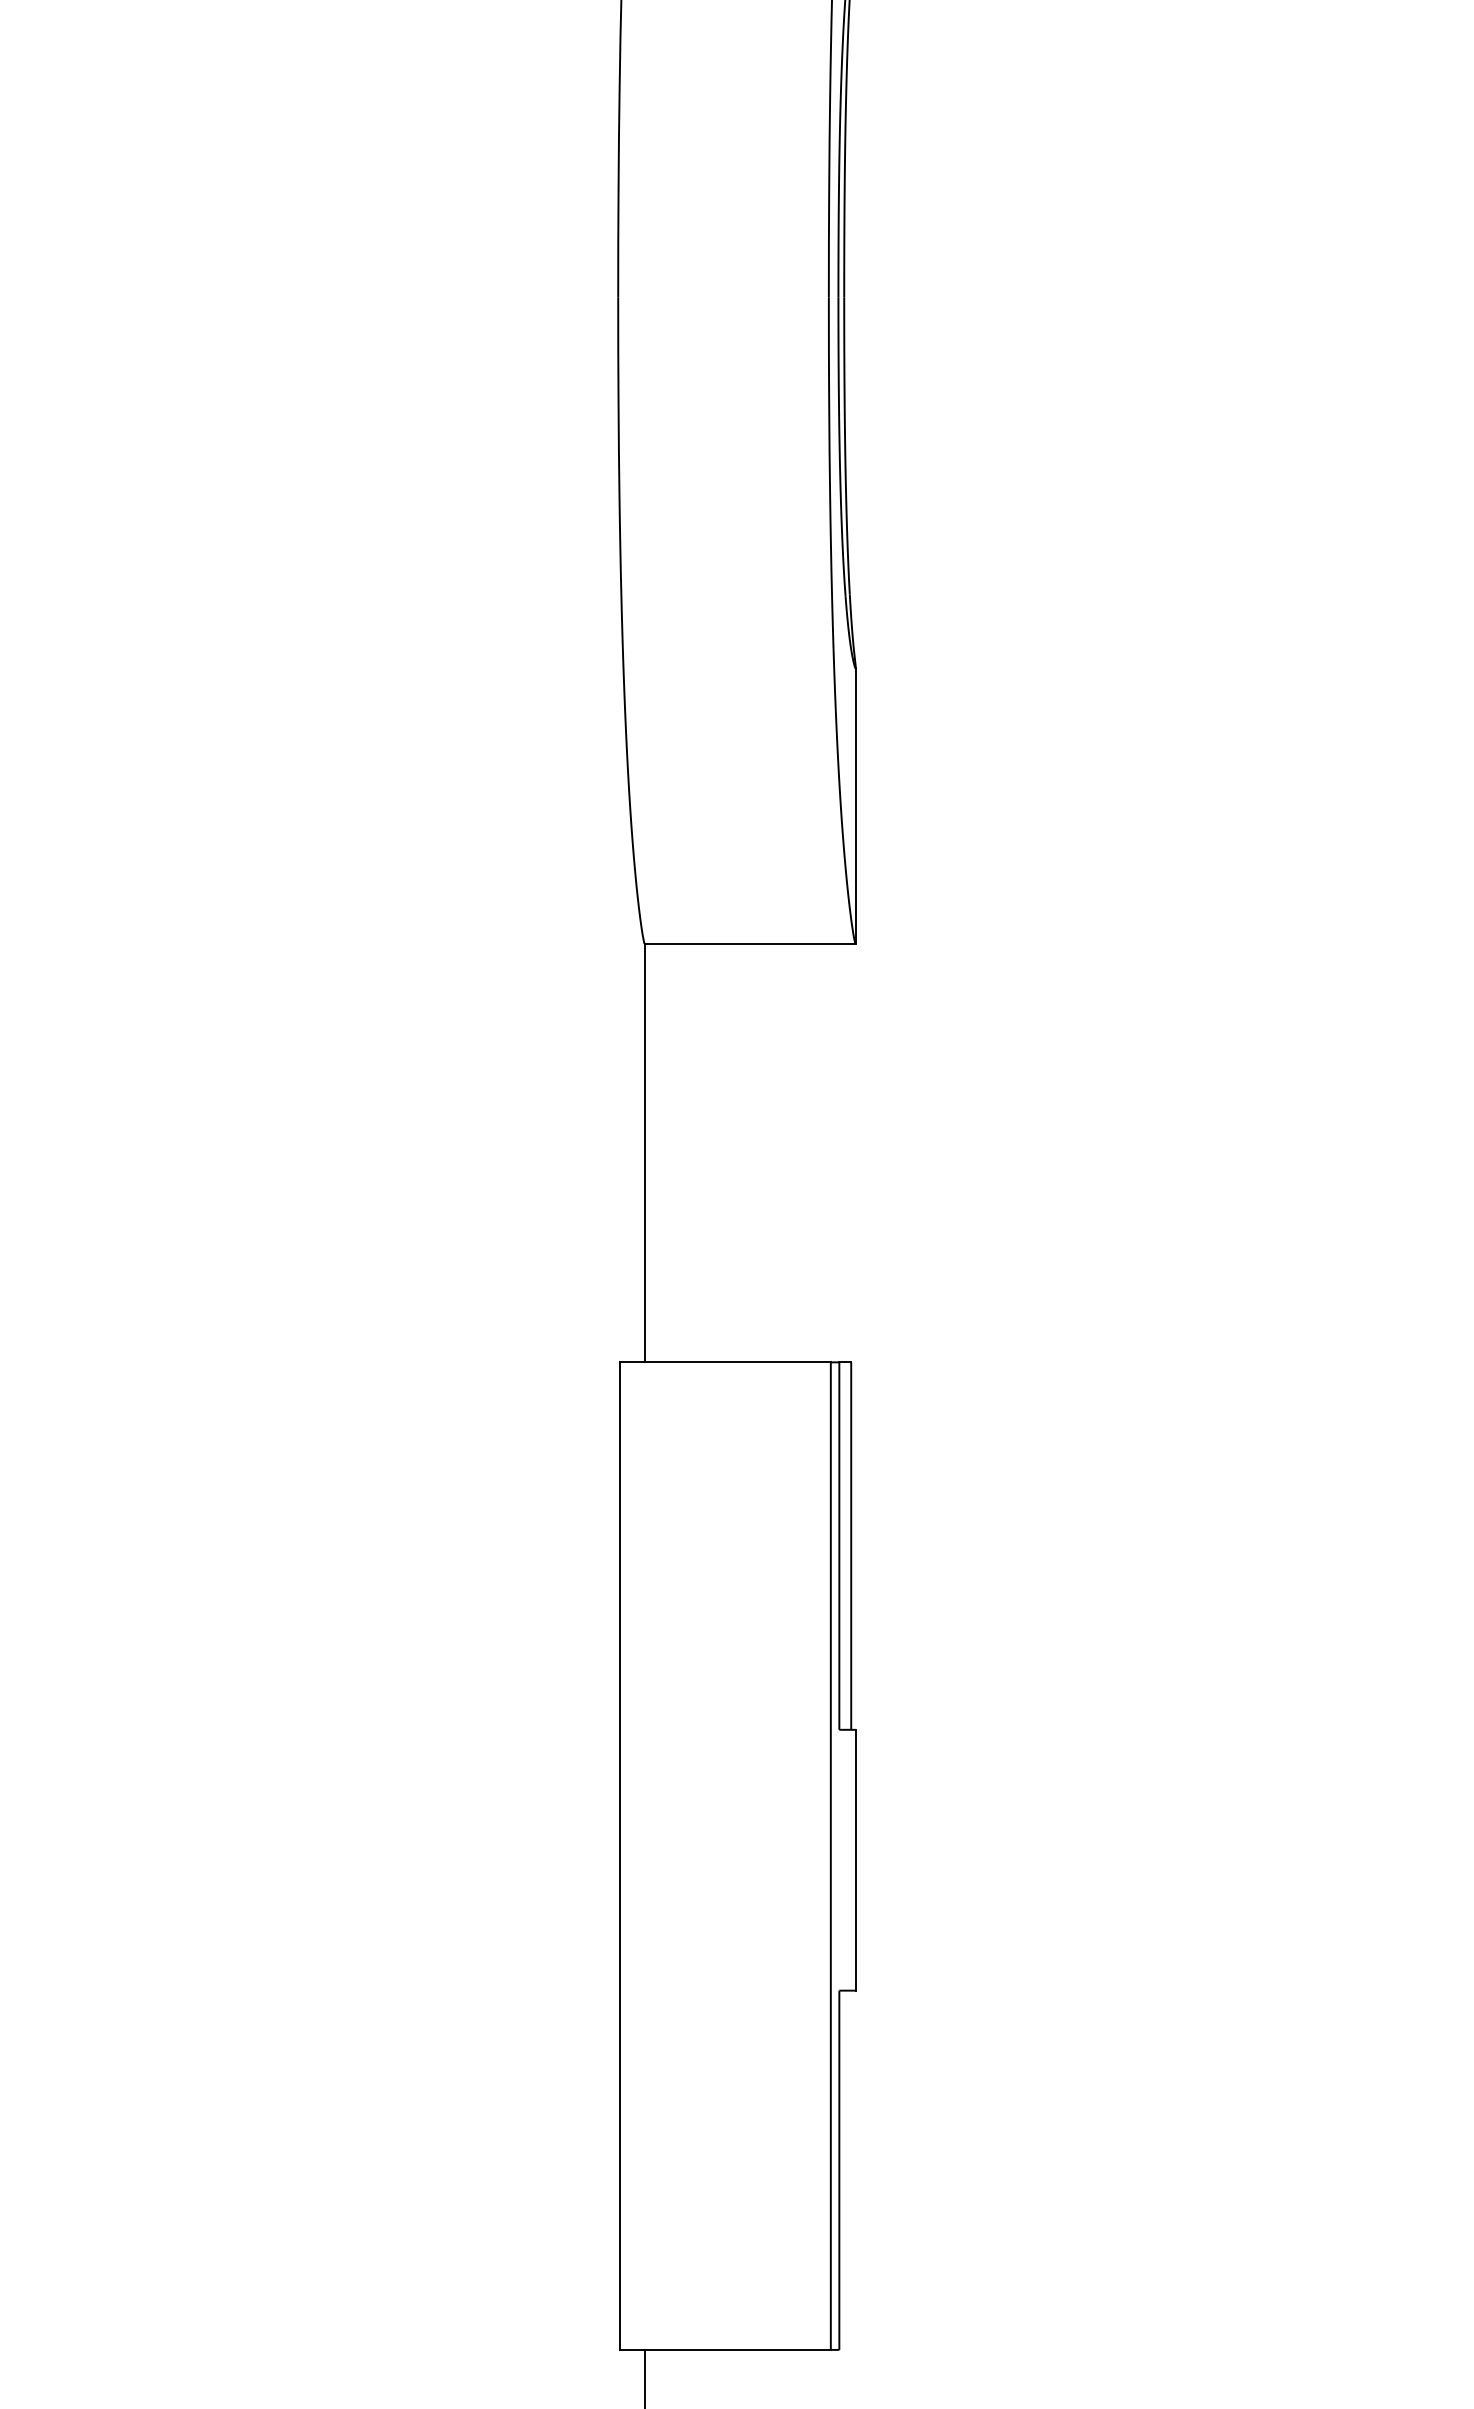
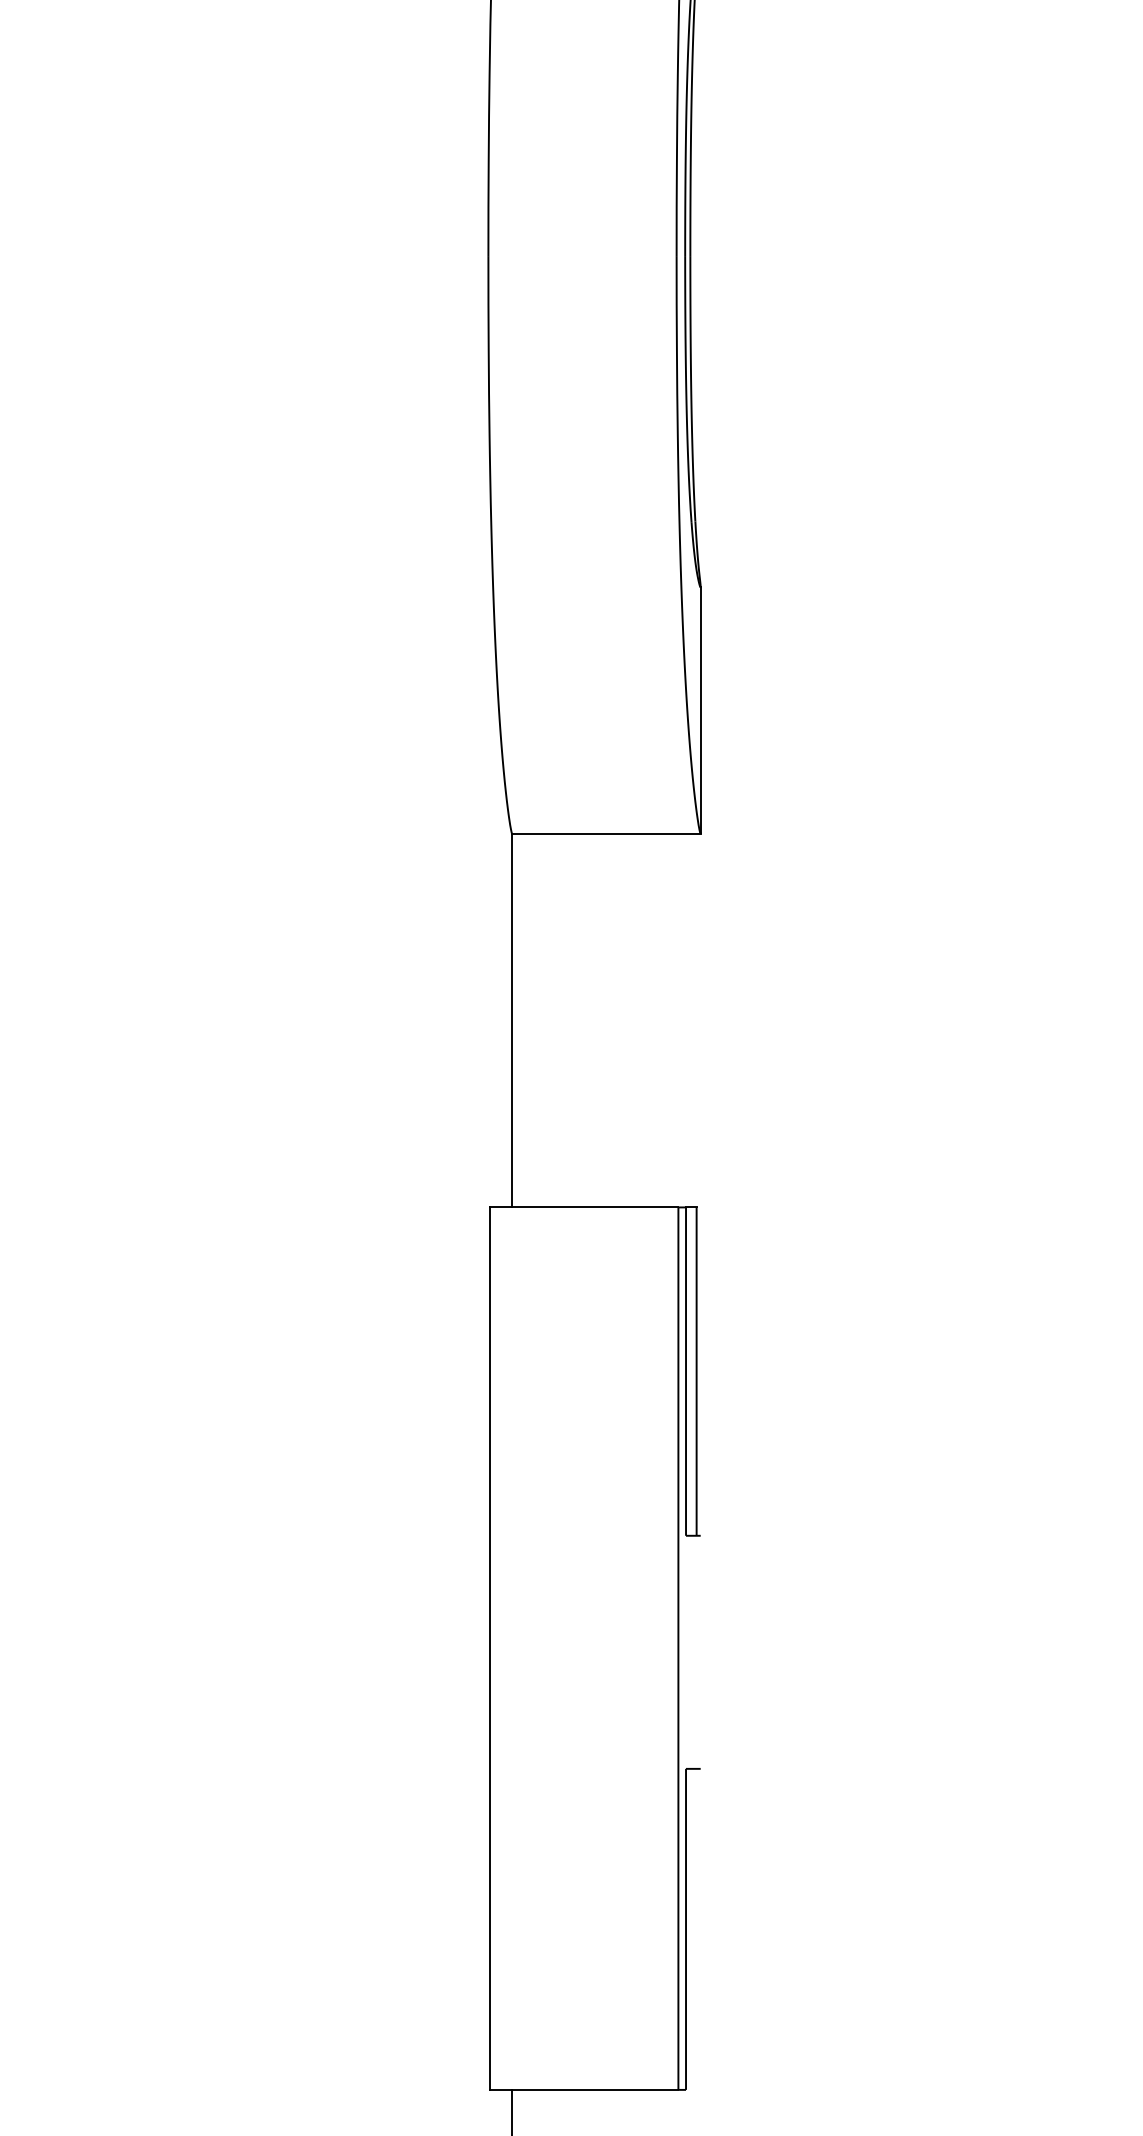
line: (855, 1859) -> (700, 1651), removed

